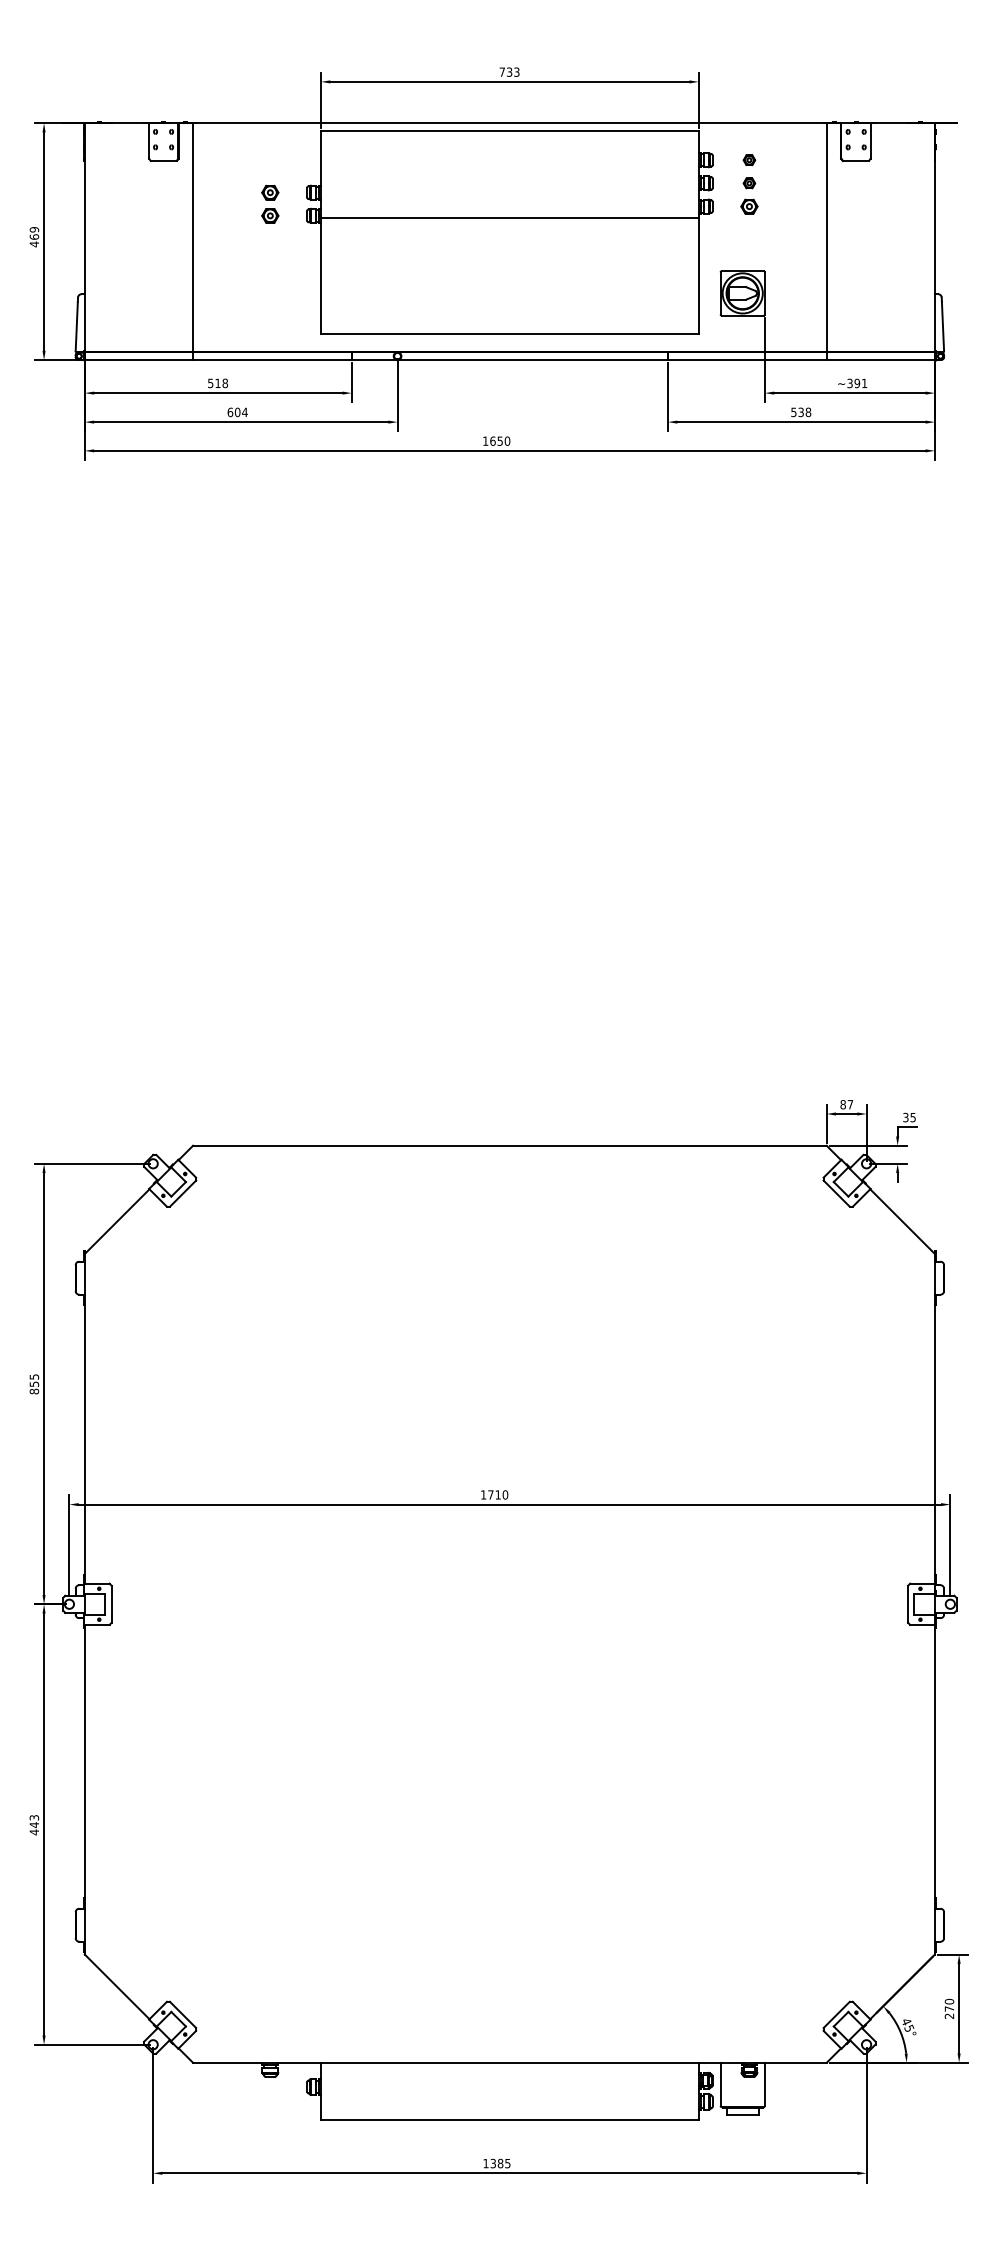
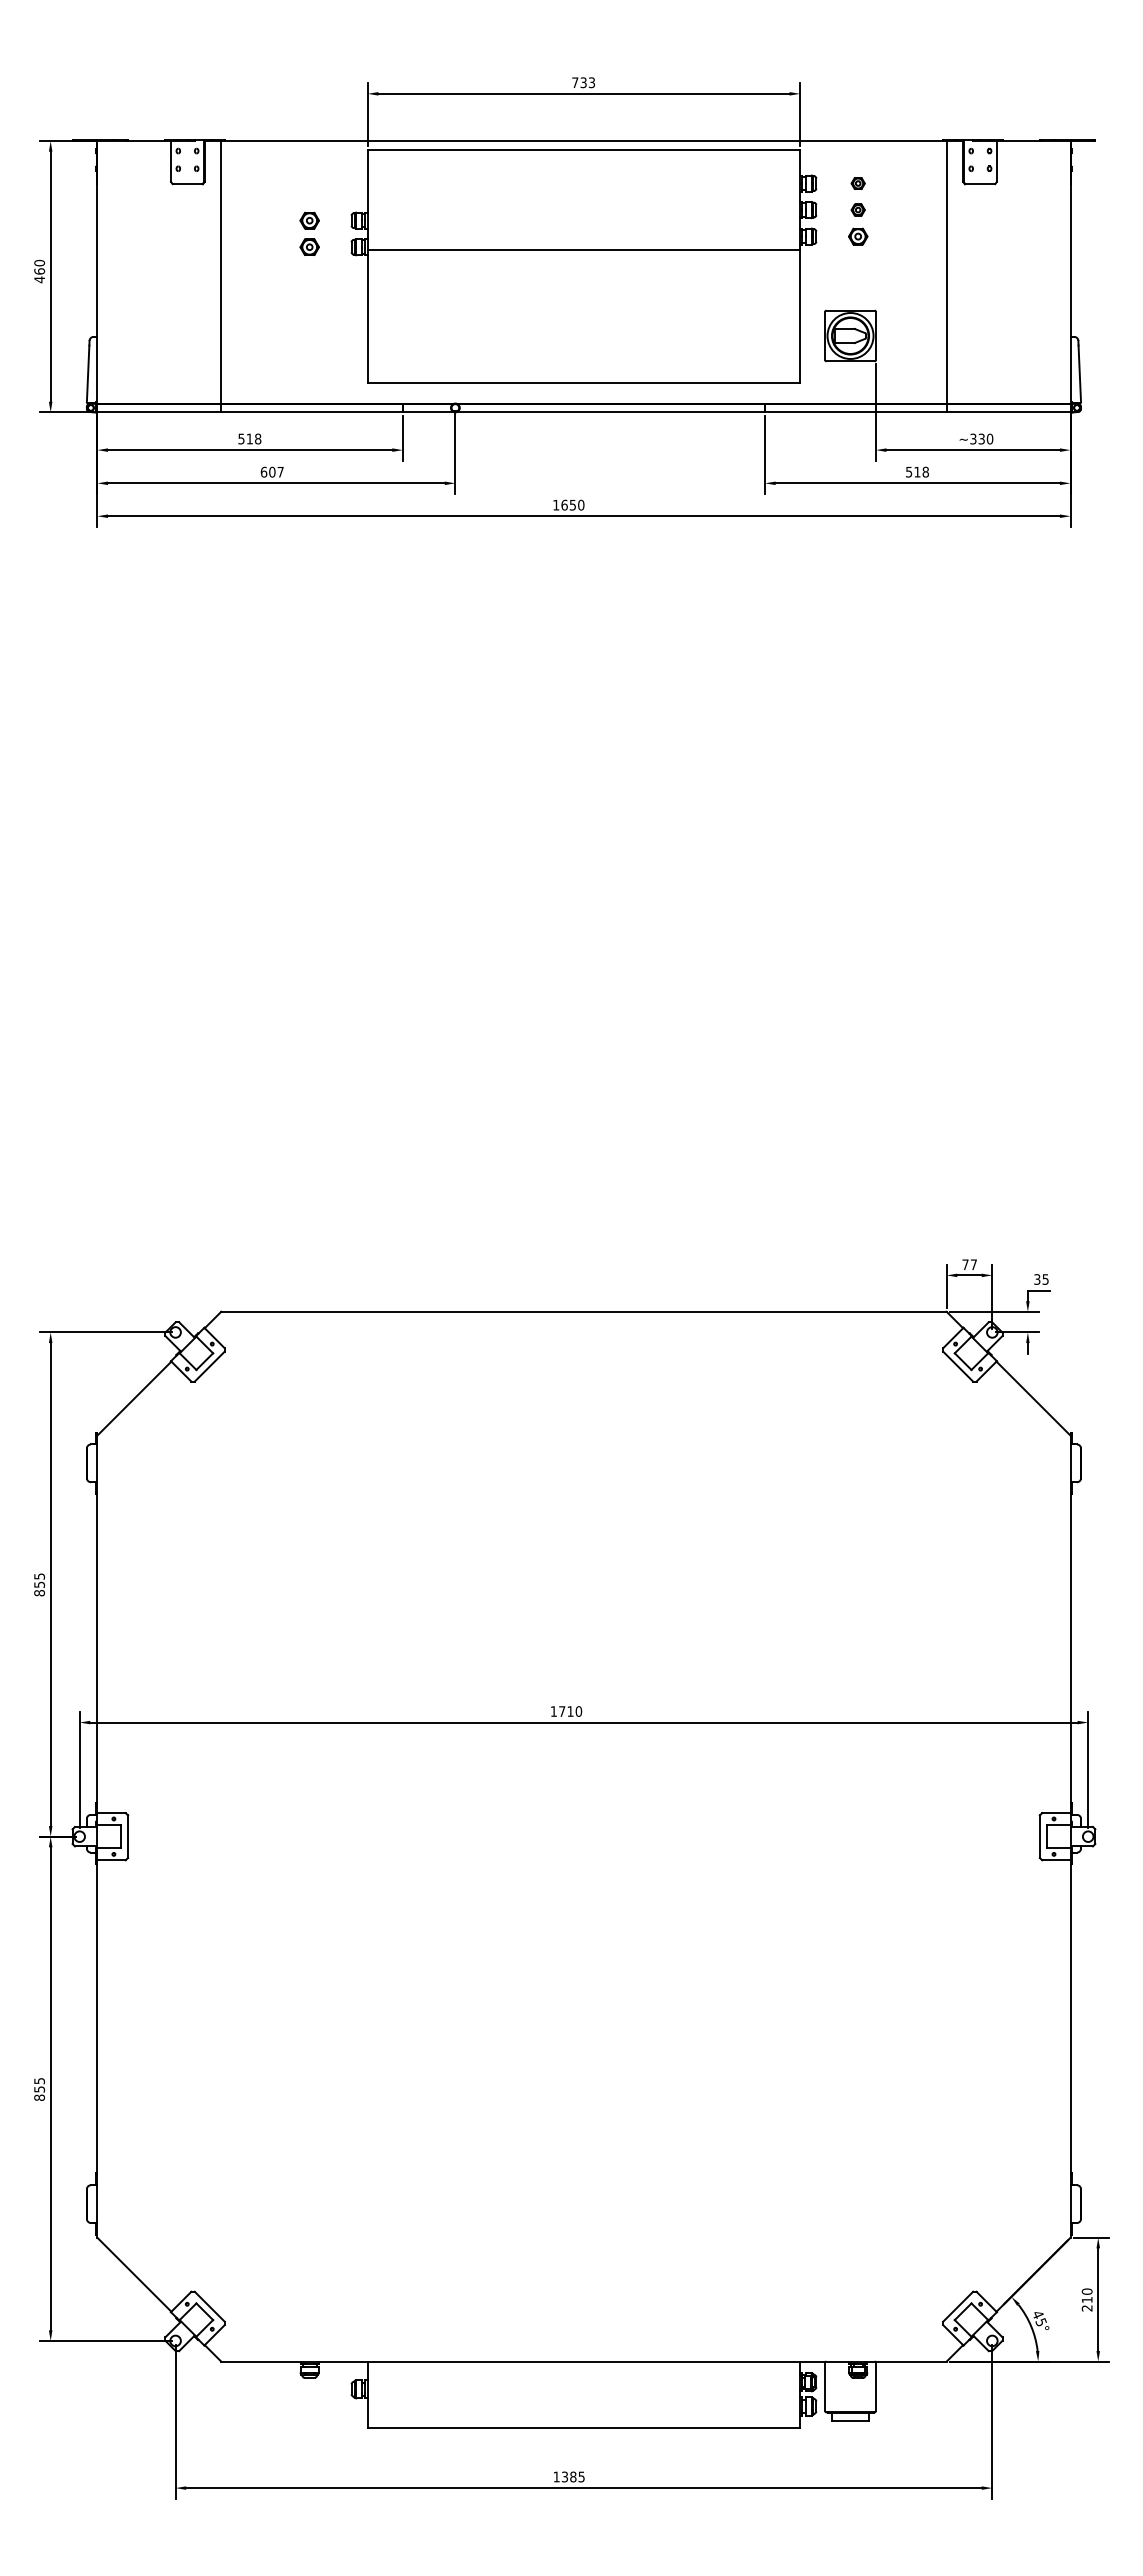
text: (34, 230) -> (39, 263), 469 -> 460
text: (860, 382) -> (985, 438), ~391 -> ~330
text: (801, 411) -> (917, 471), 538 -> 518
text: (244, 412) -> (280, 472), 604 -> 607
text: (843, 1104) -> (965, 1264), 87 -> 77
text: (34, 1825) -> (39, 2089), 443 -> 855
text: (949, 2009) -> (1087, 2300), 270 -> 210

